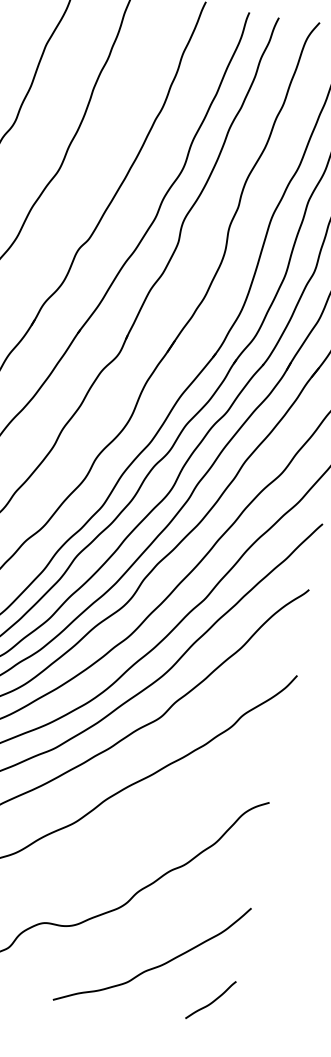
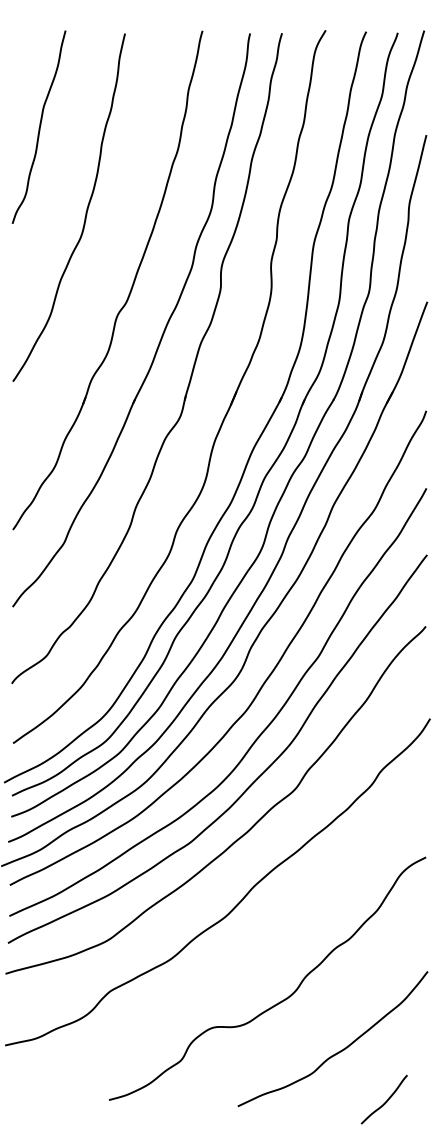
curve: (211, 1002) -> (385, 1101), moved

